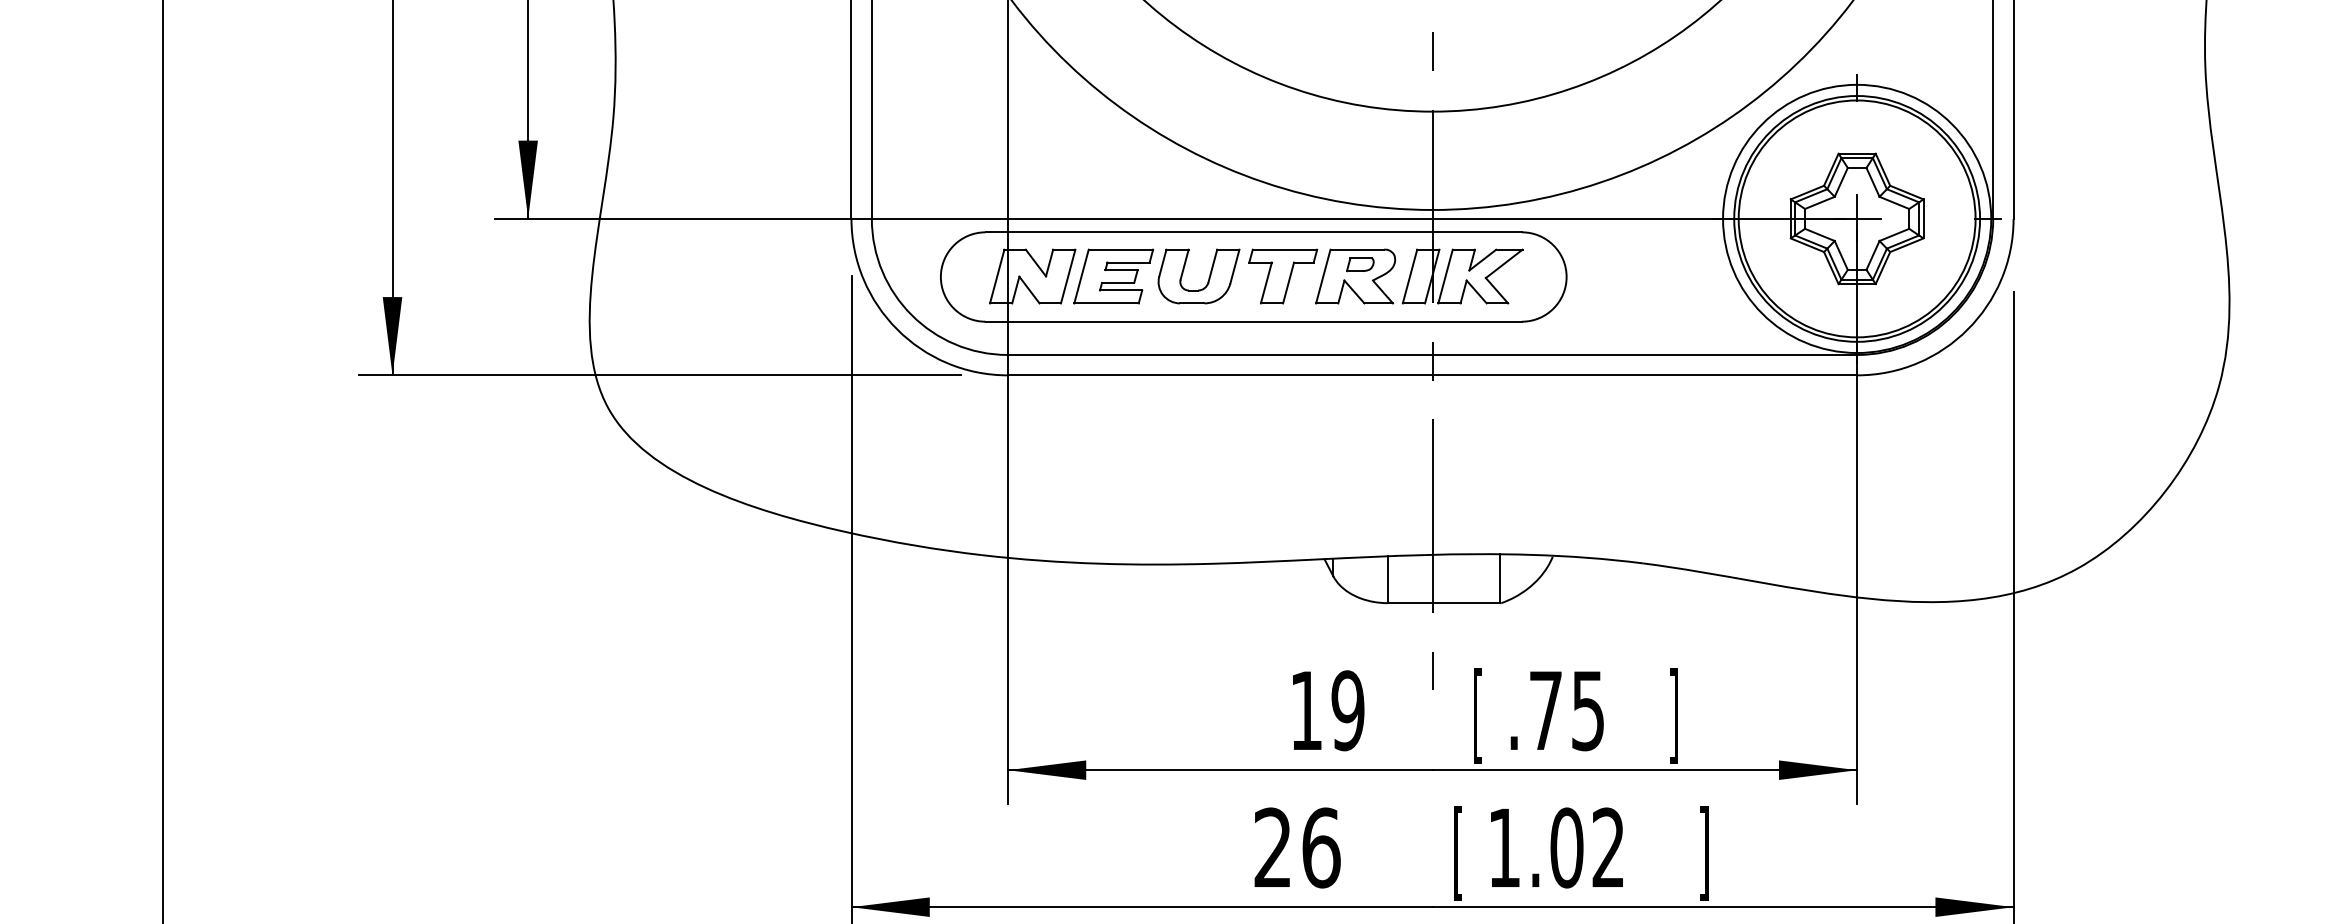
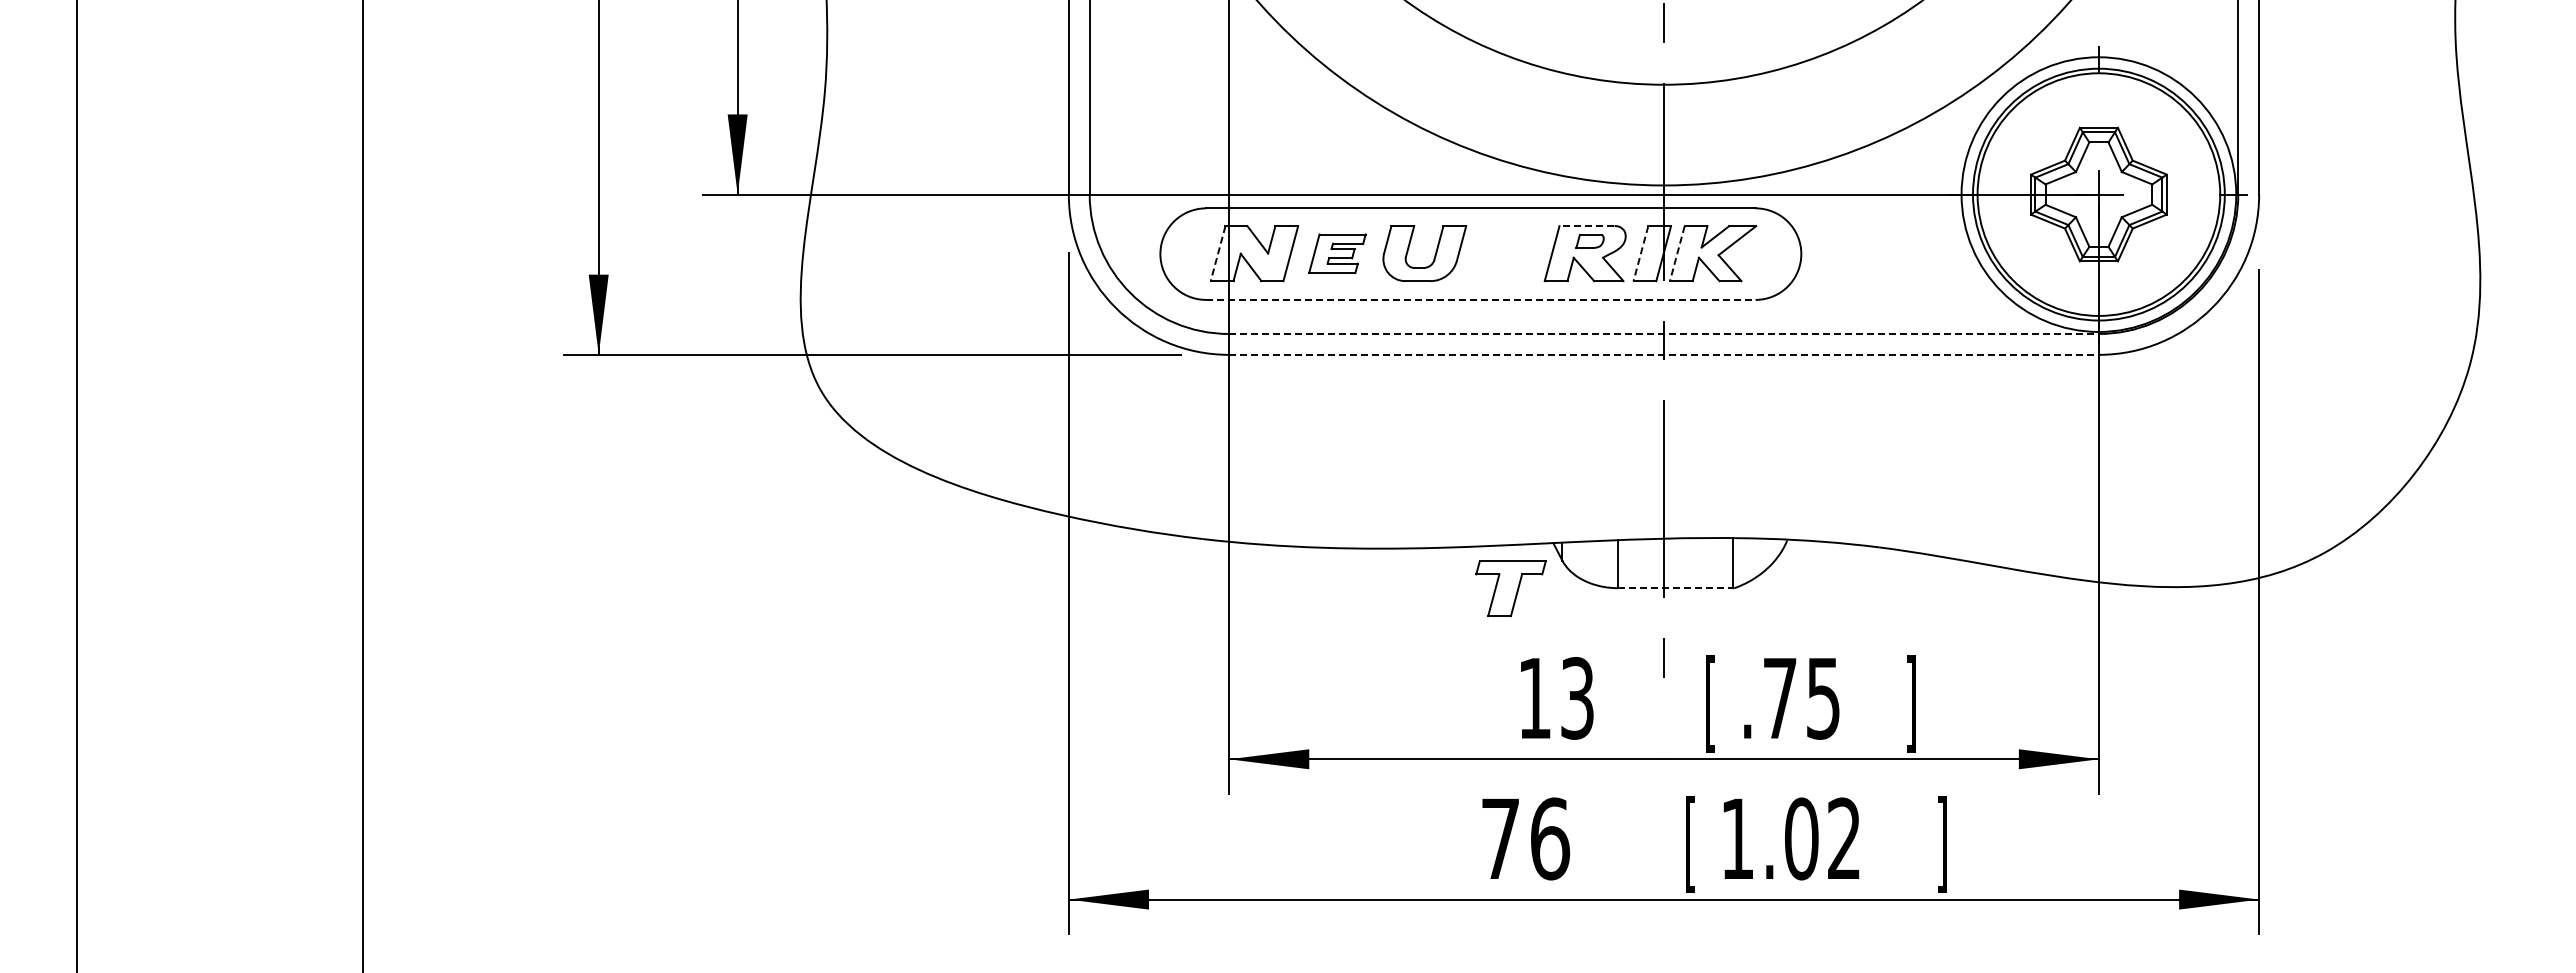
line: (1356, 250) -> (1586, 226), solid -> dashed
part: (1113, 276) -> (1337, 253), size x0.7
part: (1282, 276) -> (1510, 588), moved
line: (996, 277) -> (1217, 254), solid -> dashed
line: (1409, 277) -> (1640, 254), solid -> dashed
line: (1445, 277) -> (1677, 254), solid -> dashed
line: (1253, 321) -> (1480, 299), solid -> dashed
line: (1432, 354) -> (1663, 333), solid -> dashed
line: (1432, 375) -> (1663, 354), solid -> dashed
line: (1443, 603) -> (1675, 588), solid -> dashed
text: (1348, 710) -> (1577, 698), 19 -> 13
text: (1271, 846) -> (1499, 837), 26 -> 76

